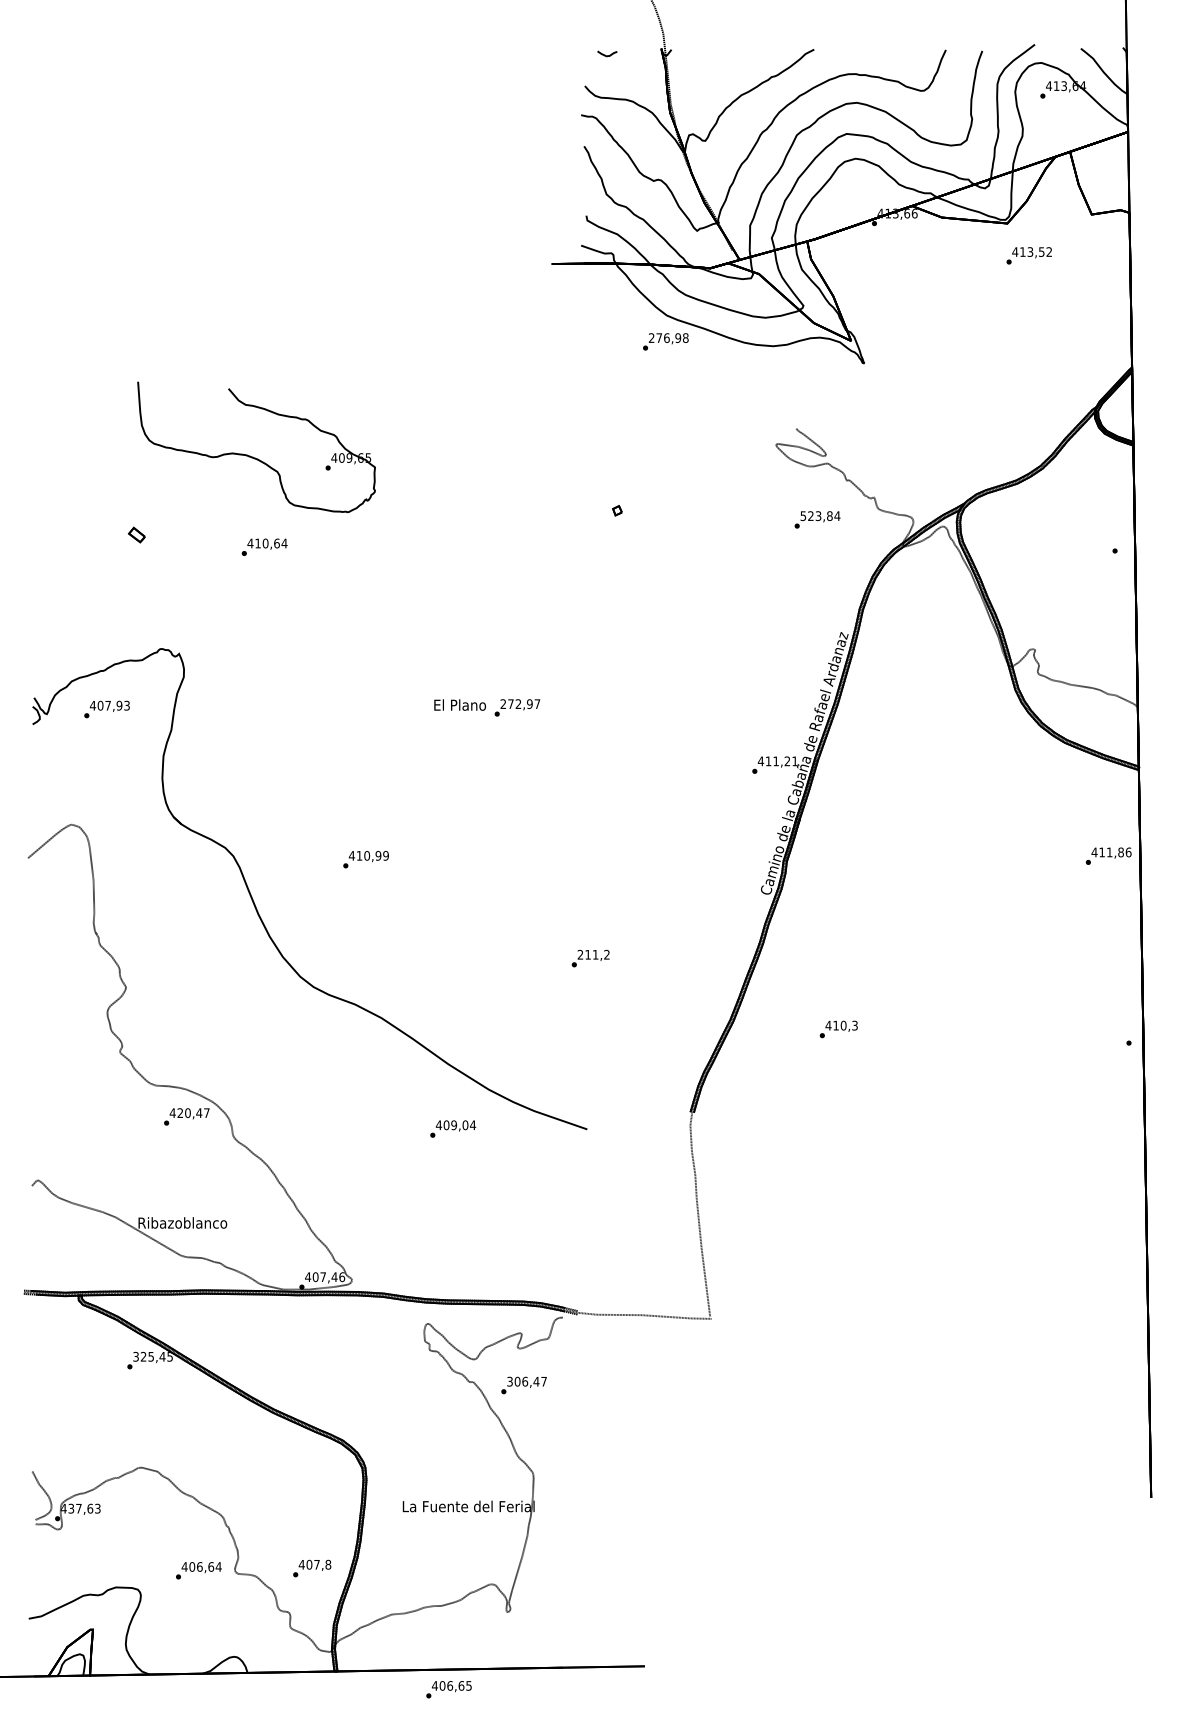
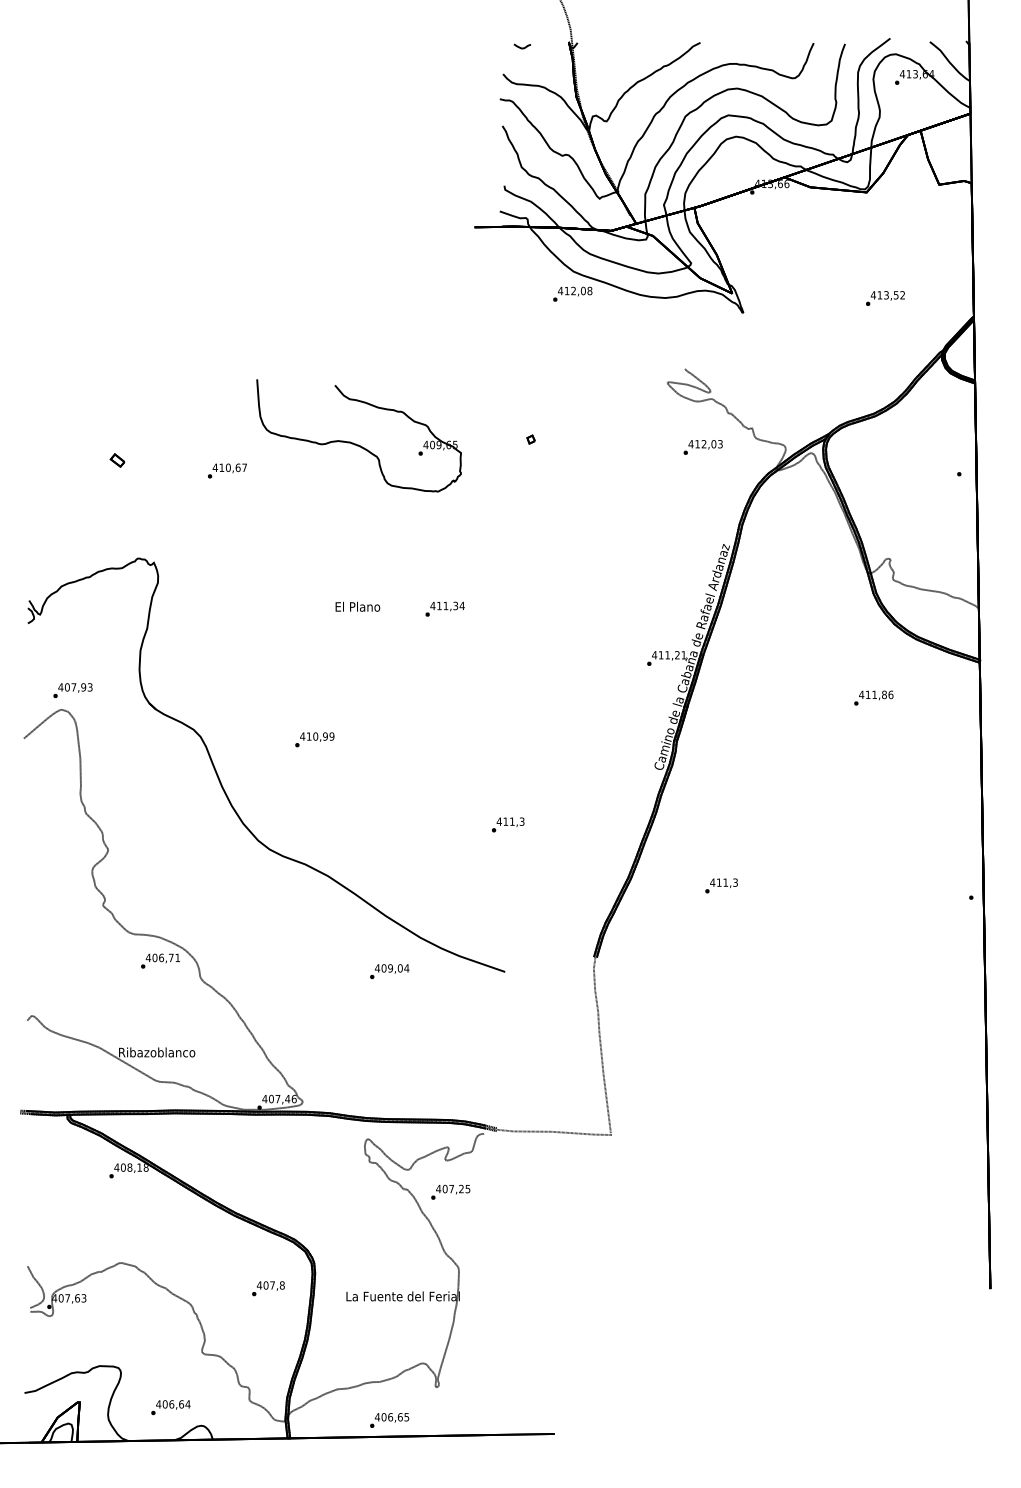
text: (1028, 255) -> (884, 298), moved
text: (664, 337) -> (571, 290), 276,98 -> 412,08
part: (252, 456) -> (355, 443), moved
text: (820, 516) -> (705, 444), 523,84 -> 412,03
text: (284, 543) -> (244, 467), 410,64 -> 410,67
text: (520, 703) -> (447, 605), 272,97 -> 411,34
text: (460, 704) -> (358, 606), moved
text: (106, 709) -> (72, 690), moved
text: (1108, 855) -> (873, 697), moved
text: (593, 954) -> (510, 821), 211,2 -> 411,3
text: (843, 1025) -> (725, 882), 410,3 -> 411,3
text: (193, 1113) -> (166, 958), 420,47 -> 406,71
text: (152, 1356) -> (131, 1167), 325,45 -> 408,18
text: (526, 1381) -> (452, 1188), 306,47 -> 407,25
text: (71, 1508) -> (61, 1298), 437,63 -> 407,63
text: (312, 1568) -> (268, 1288), moved
text: (198, 1570) -> (170, 1407), moved
text: (448, 1689) -> (389, 1420), moved

